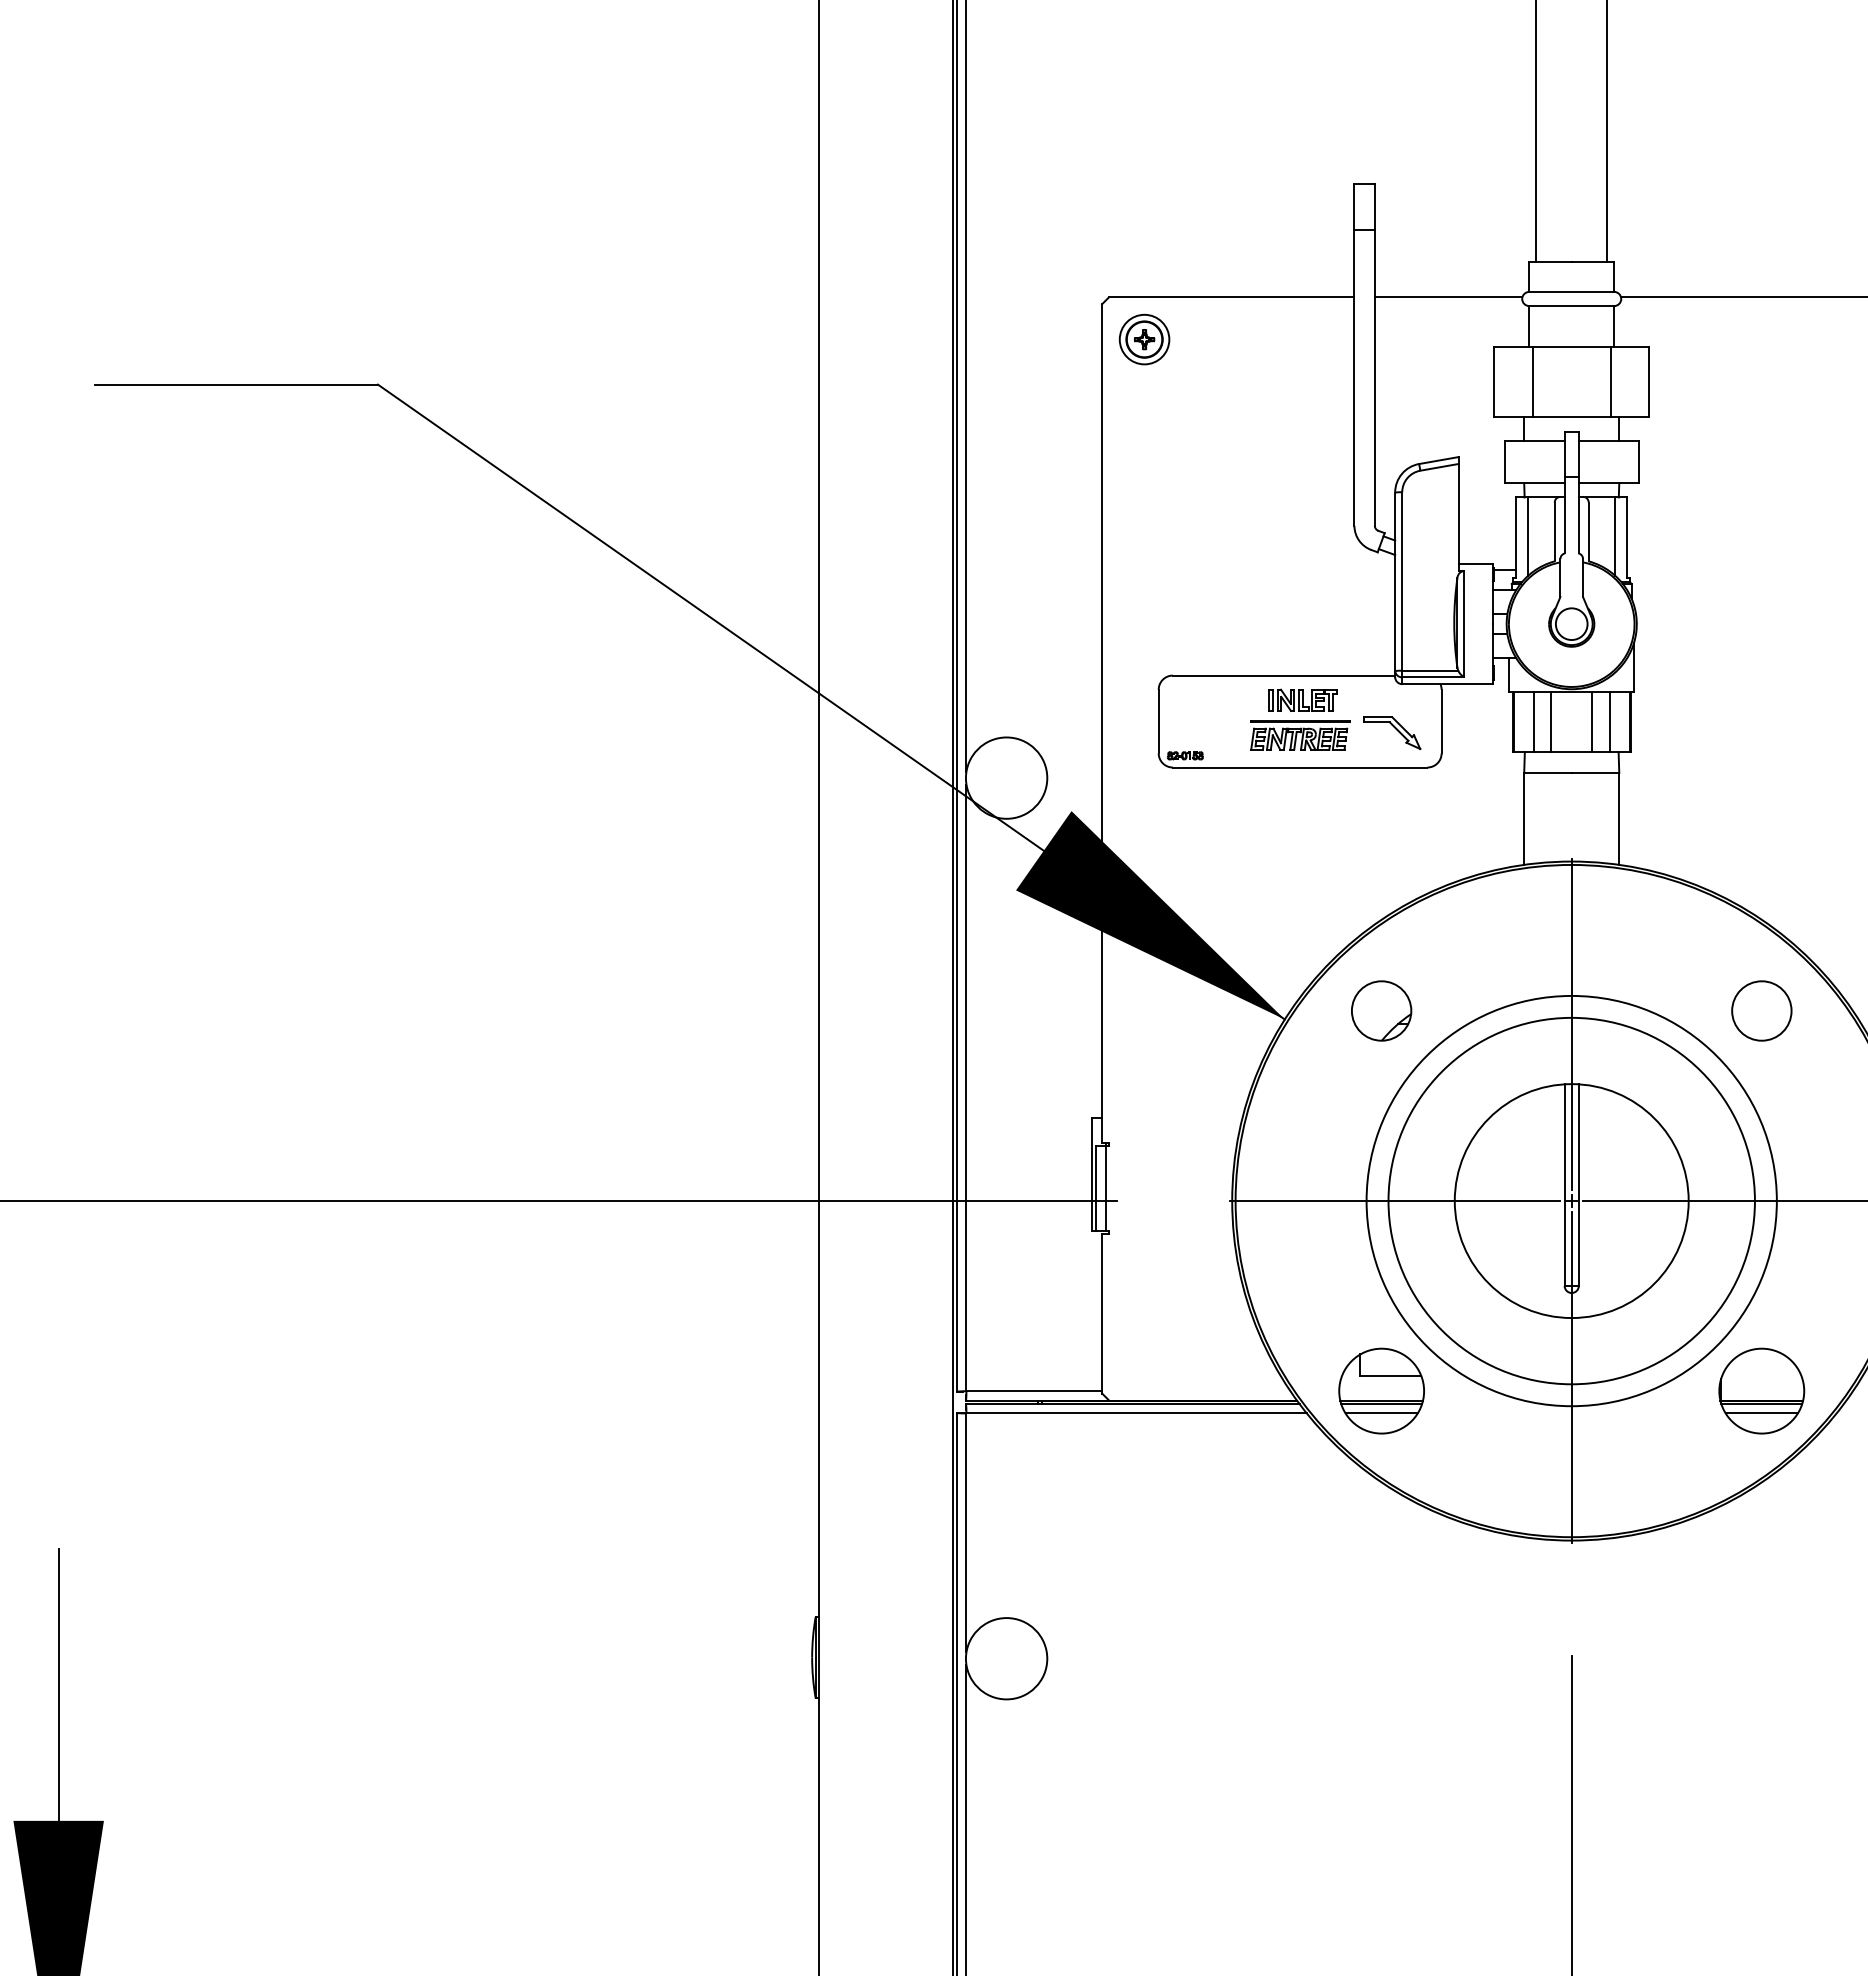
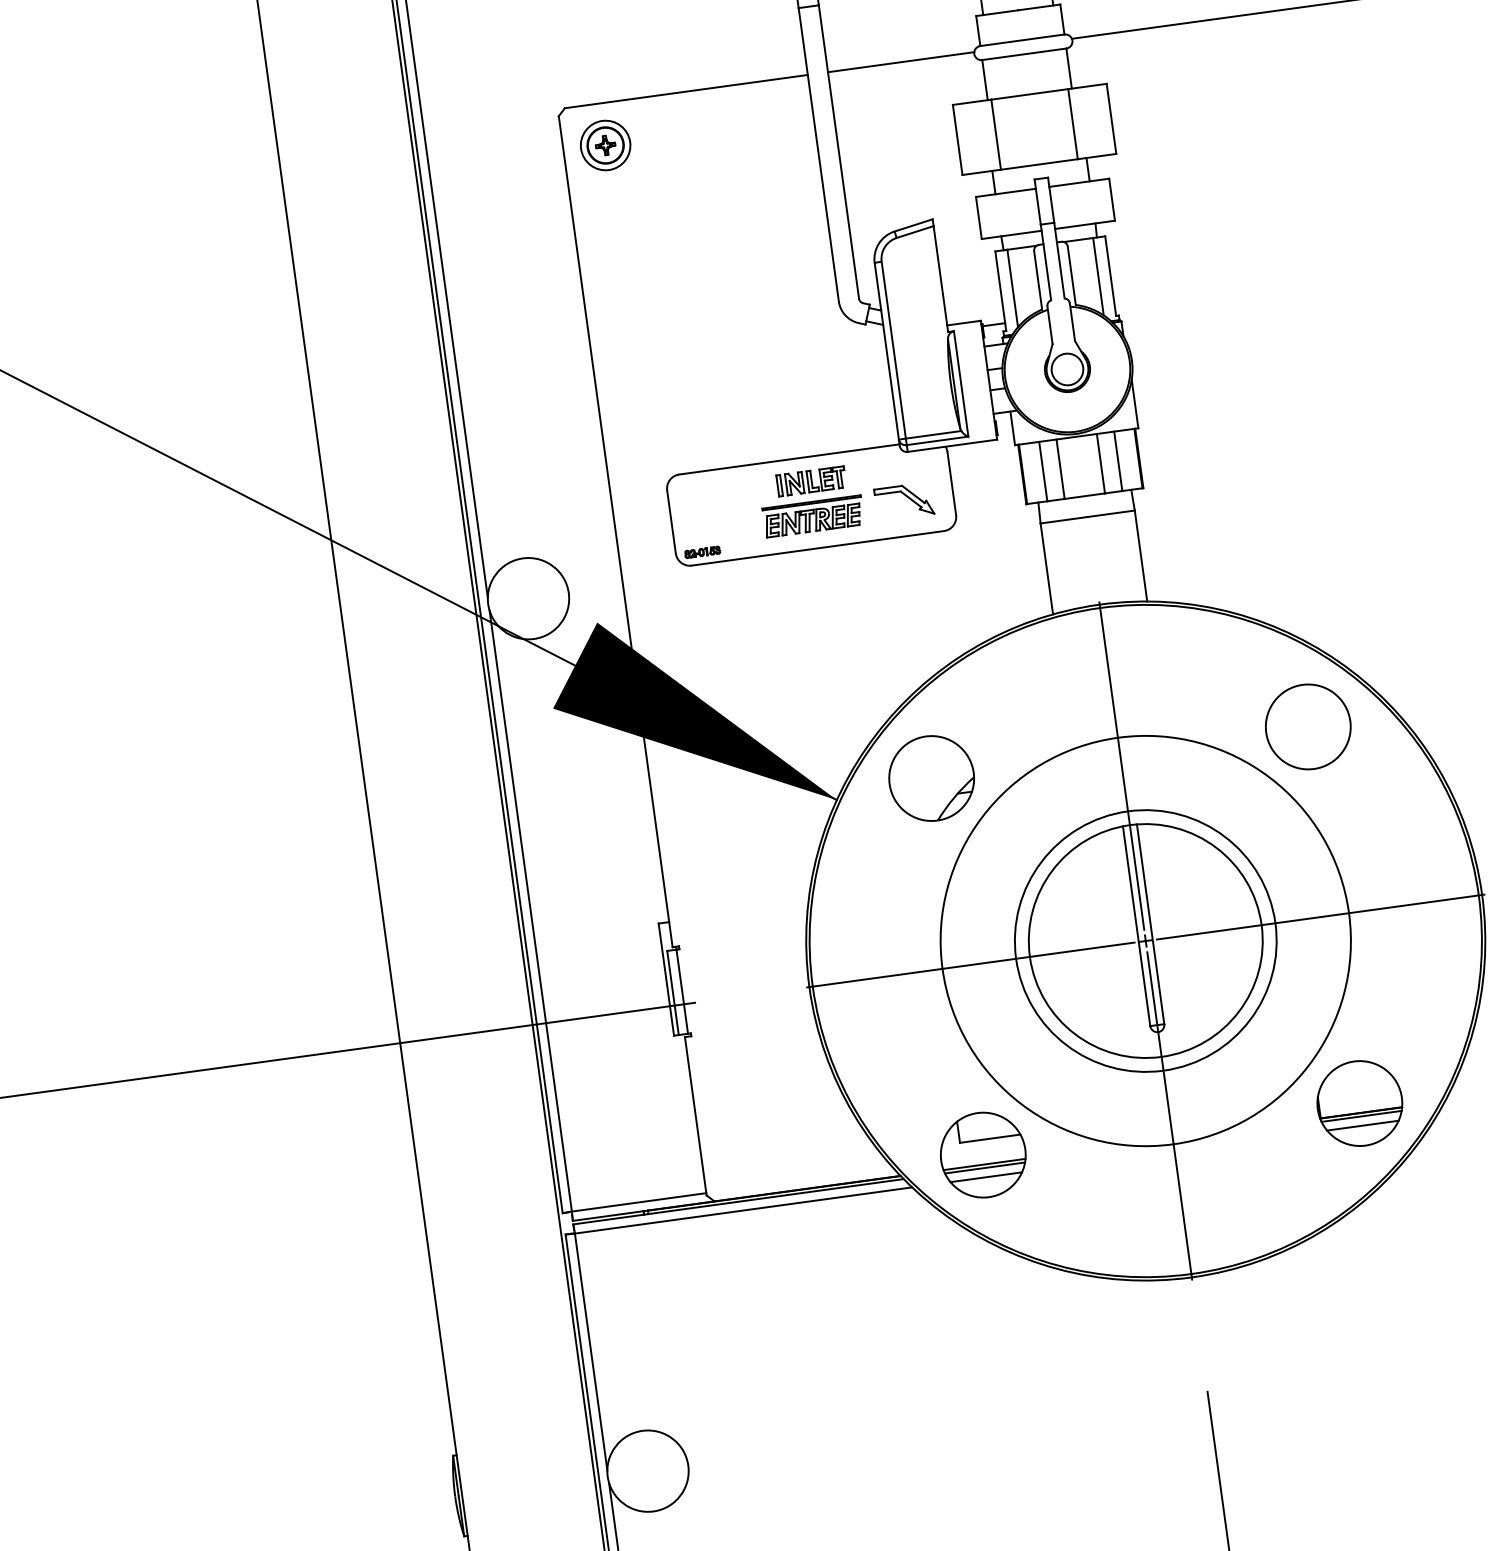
part: (1381, 1010) -> (931, 778), size x1.43
circle: (1761, 1010) -> (1307, 726), size x1.43
circle: (1571, 1200) -> (1145, 940), size x0.71

